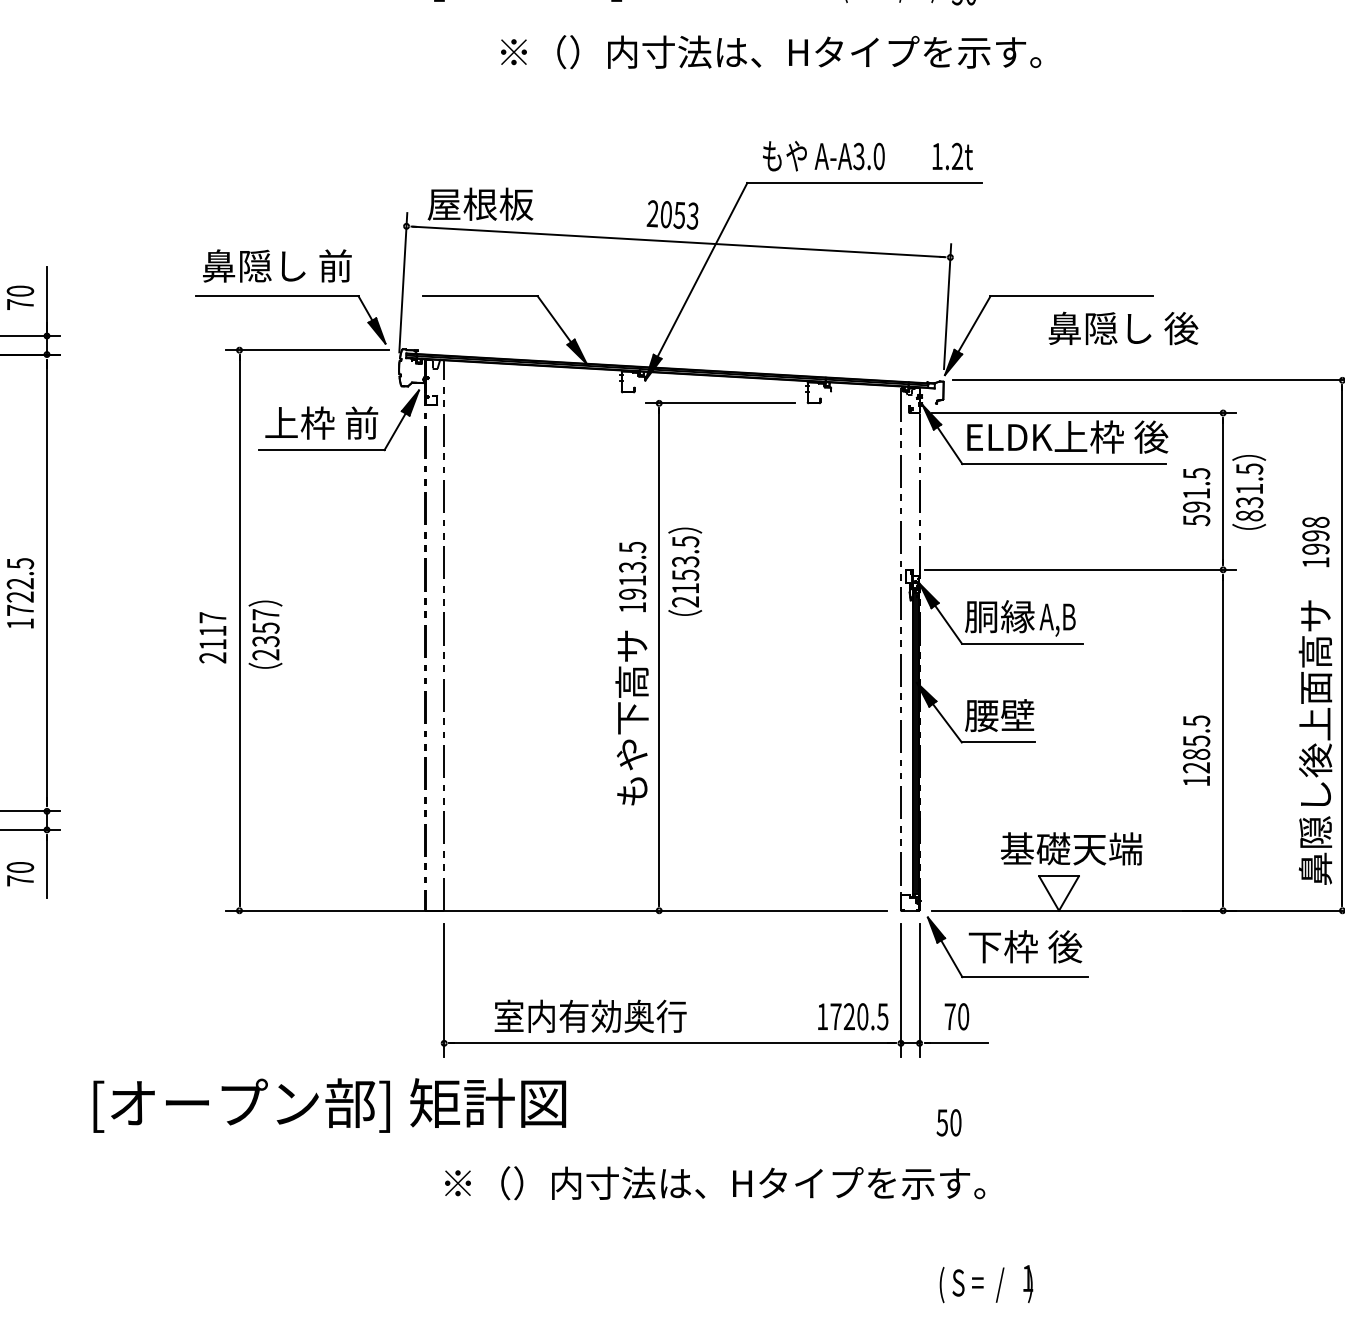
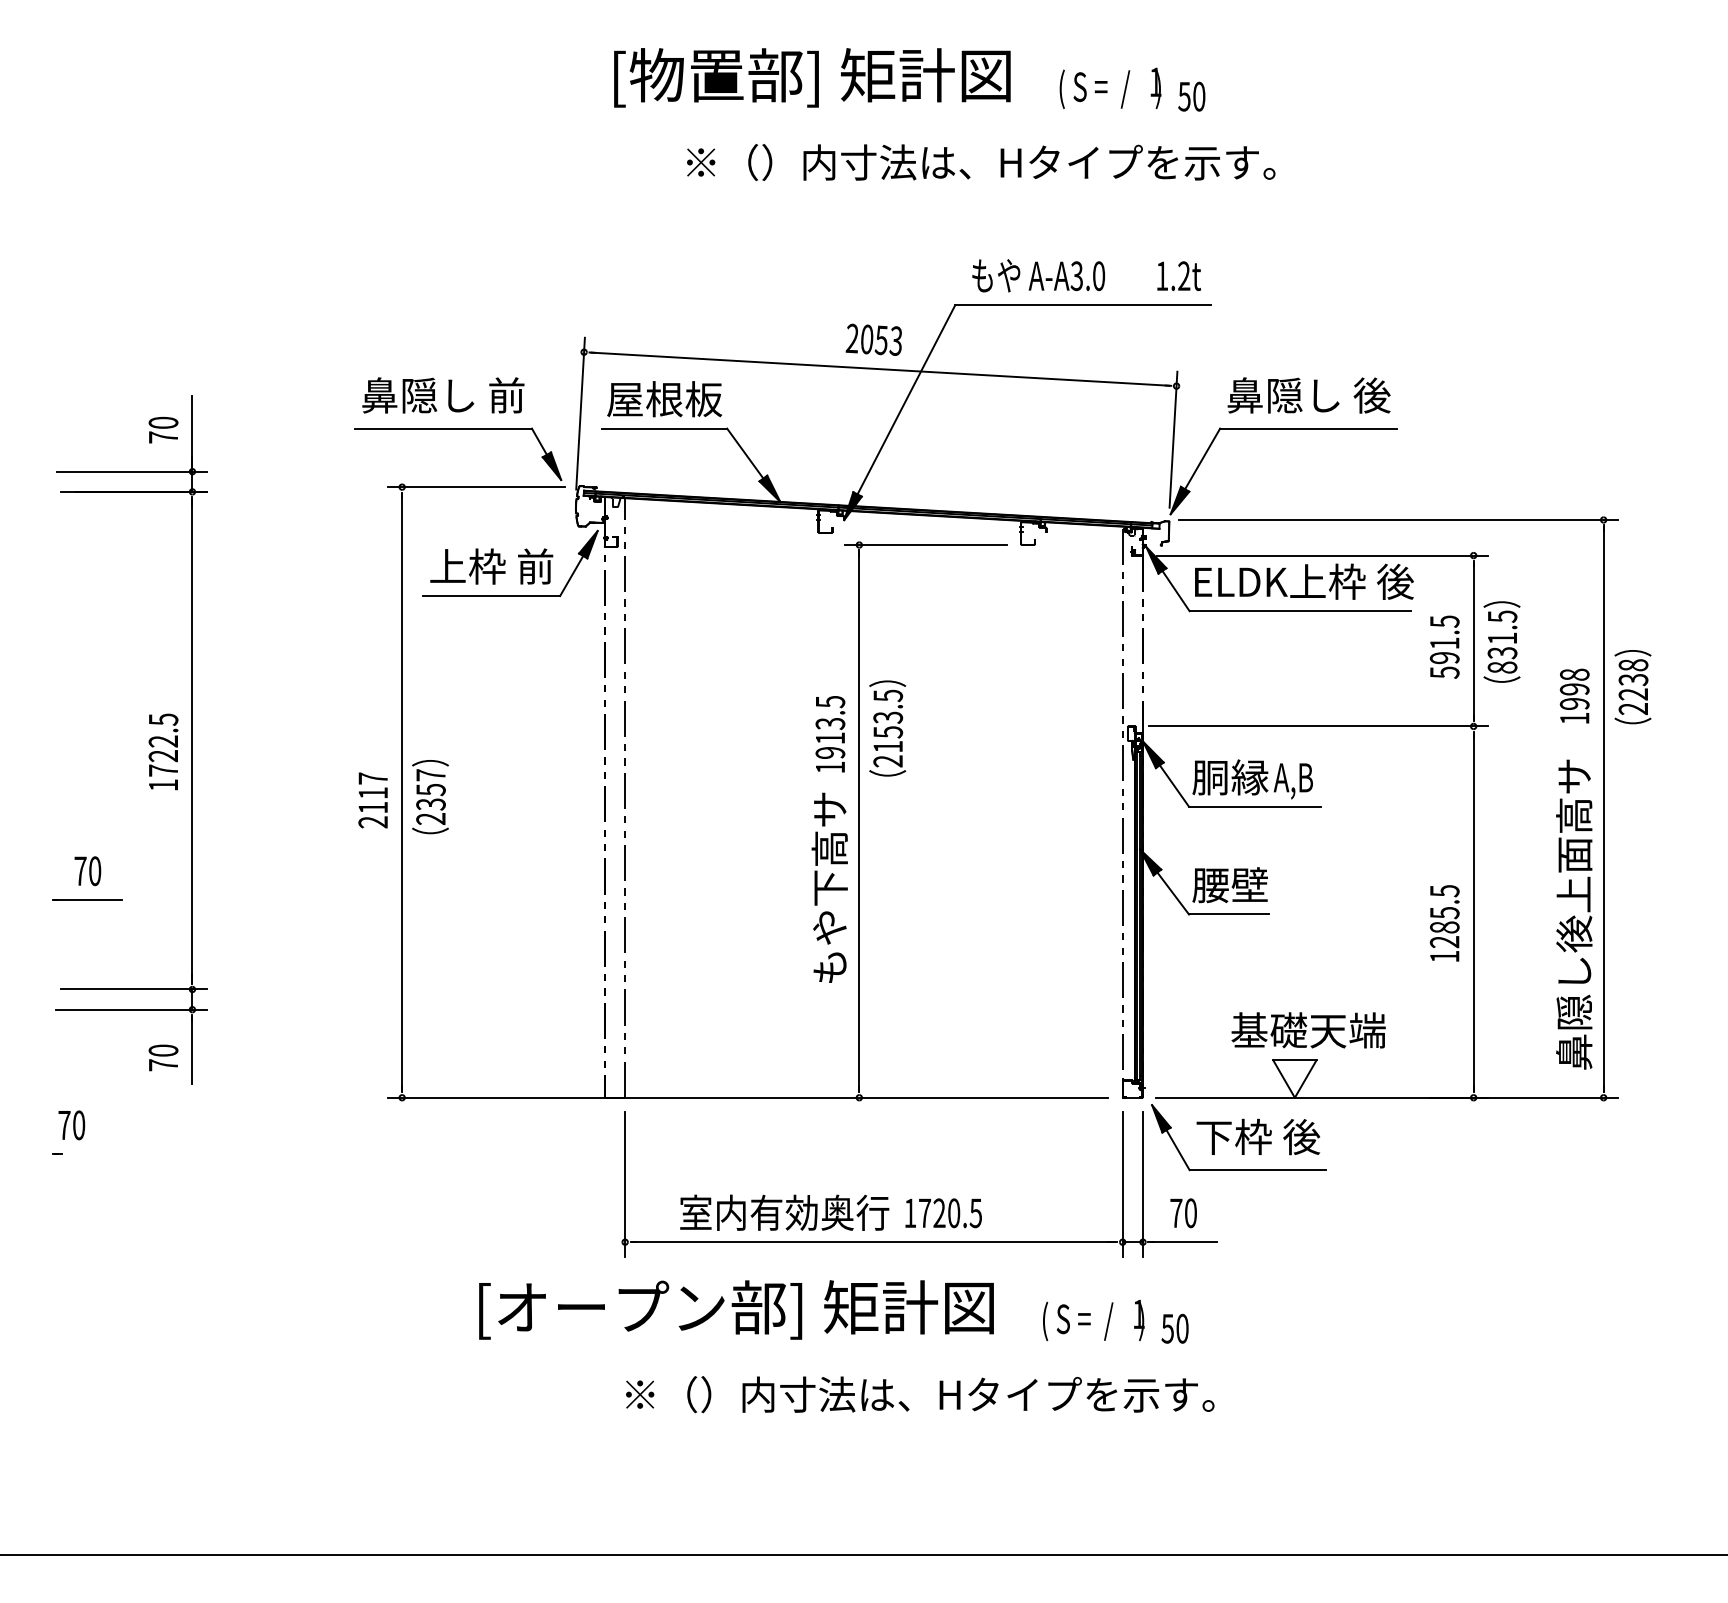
text: (480, 204) -> (664, 399), moved
text: (1122, 328) -> (1308, 395), moved
text: (853, 1016) -> (943, 1213), moved
text: (329, 1105) -> (736, 1309), moved
text: (986, 1284) -> (1093, 1320), moved

